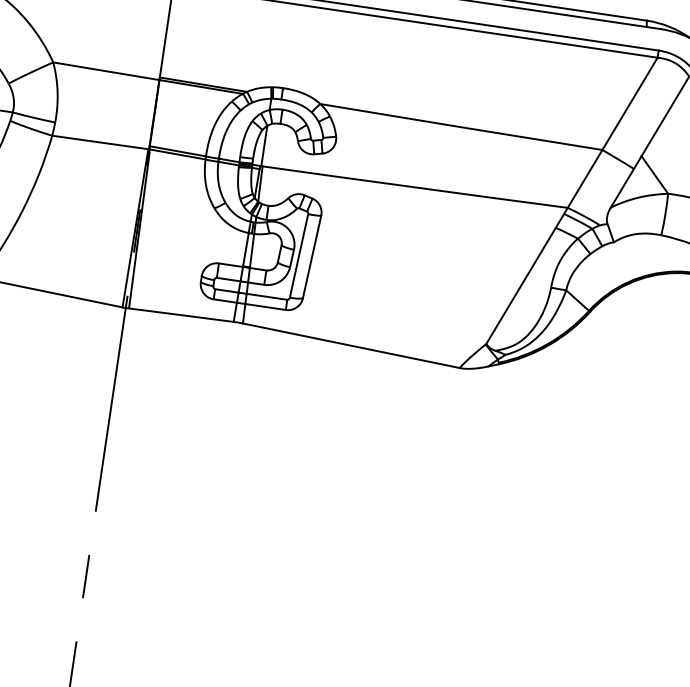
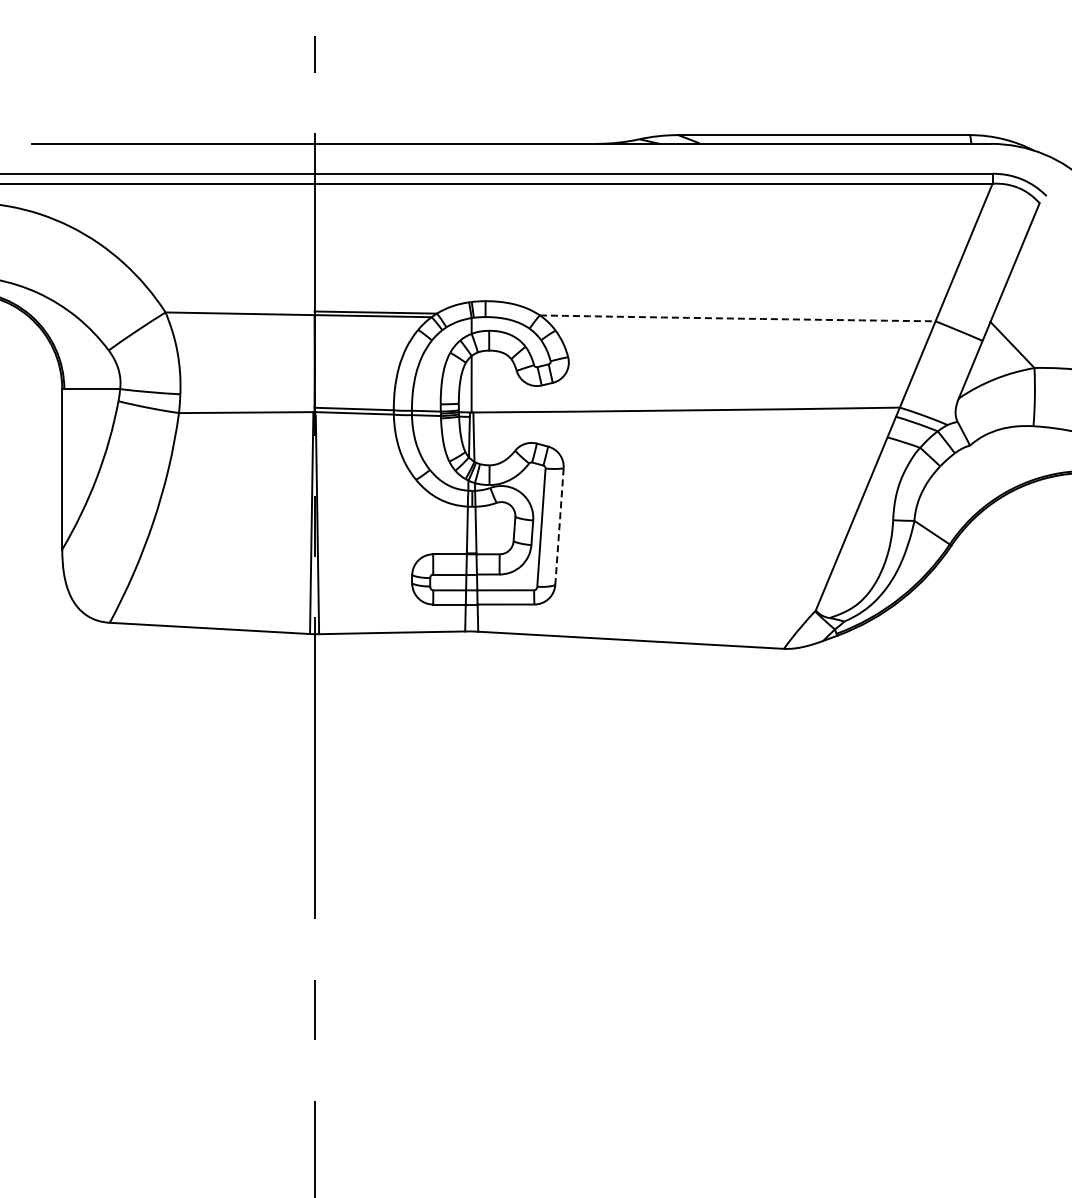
arc: (461, 127) -> (737, 318), solid -> dashed
line: (312, 256) -> (559, 526), solid -> dashed

